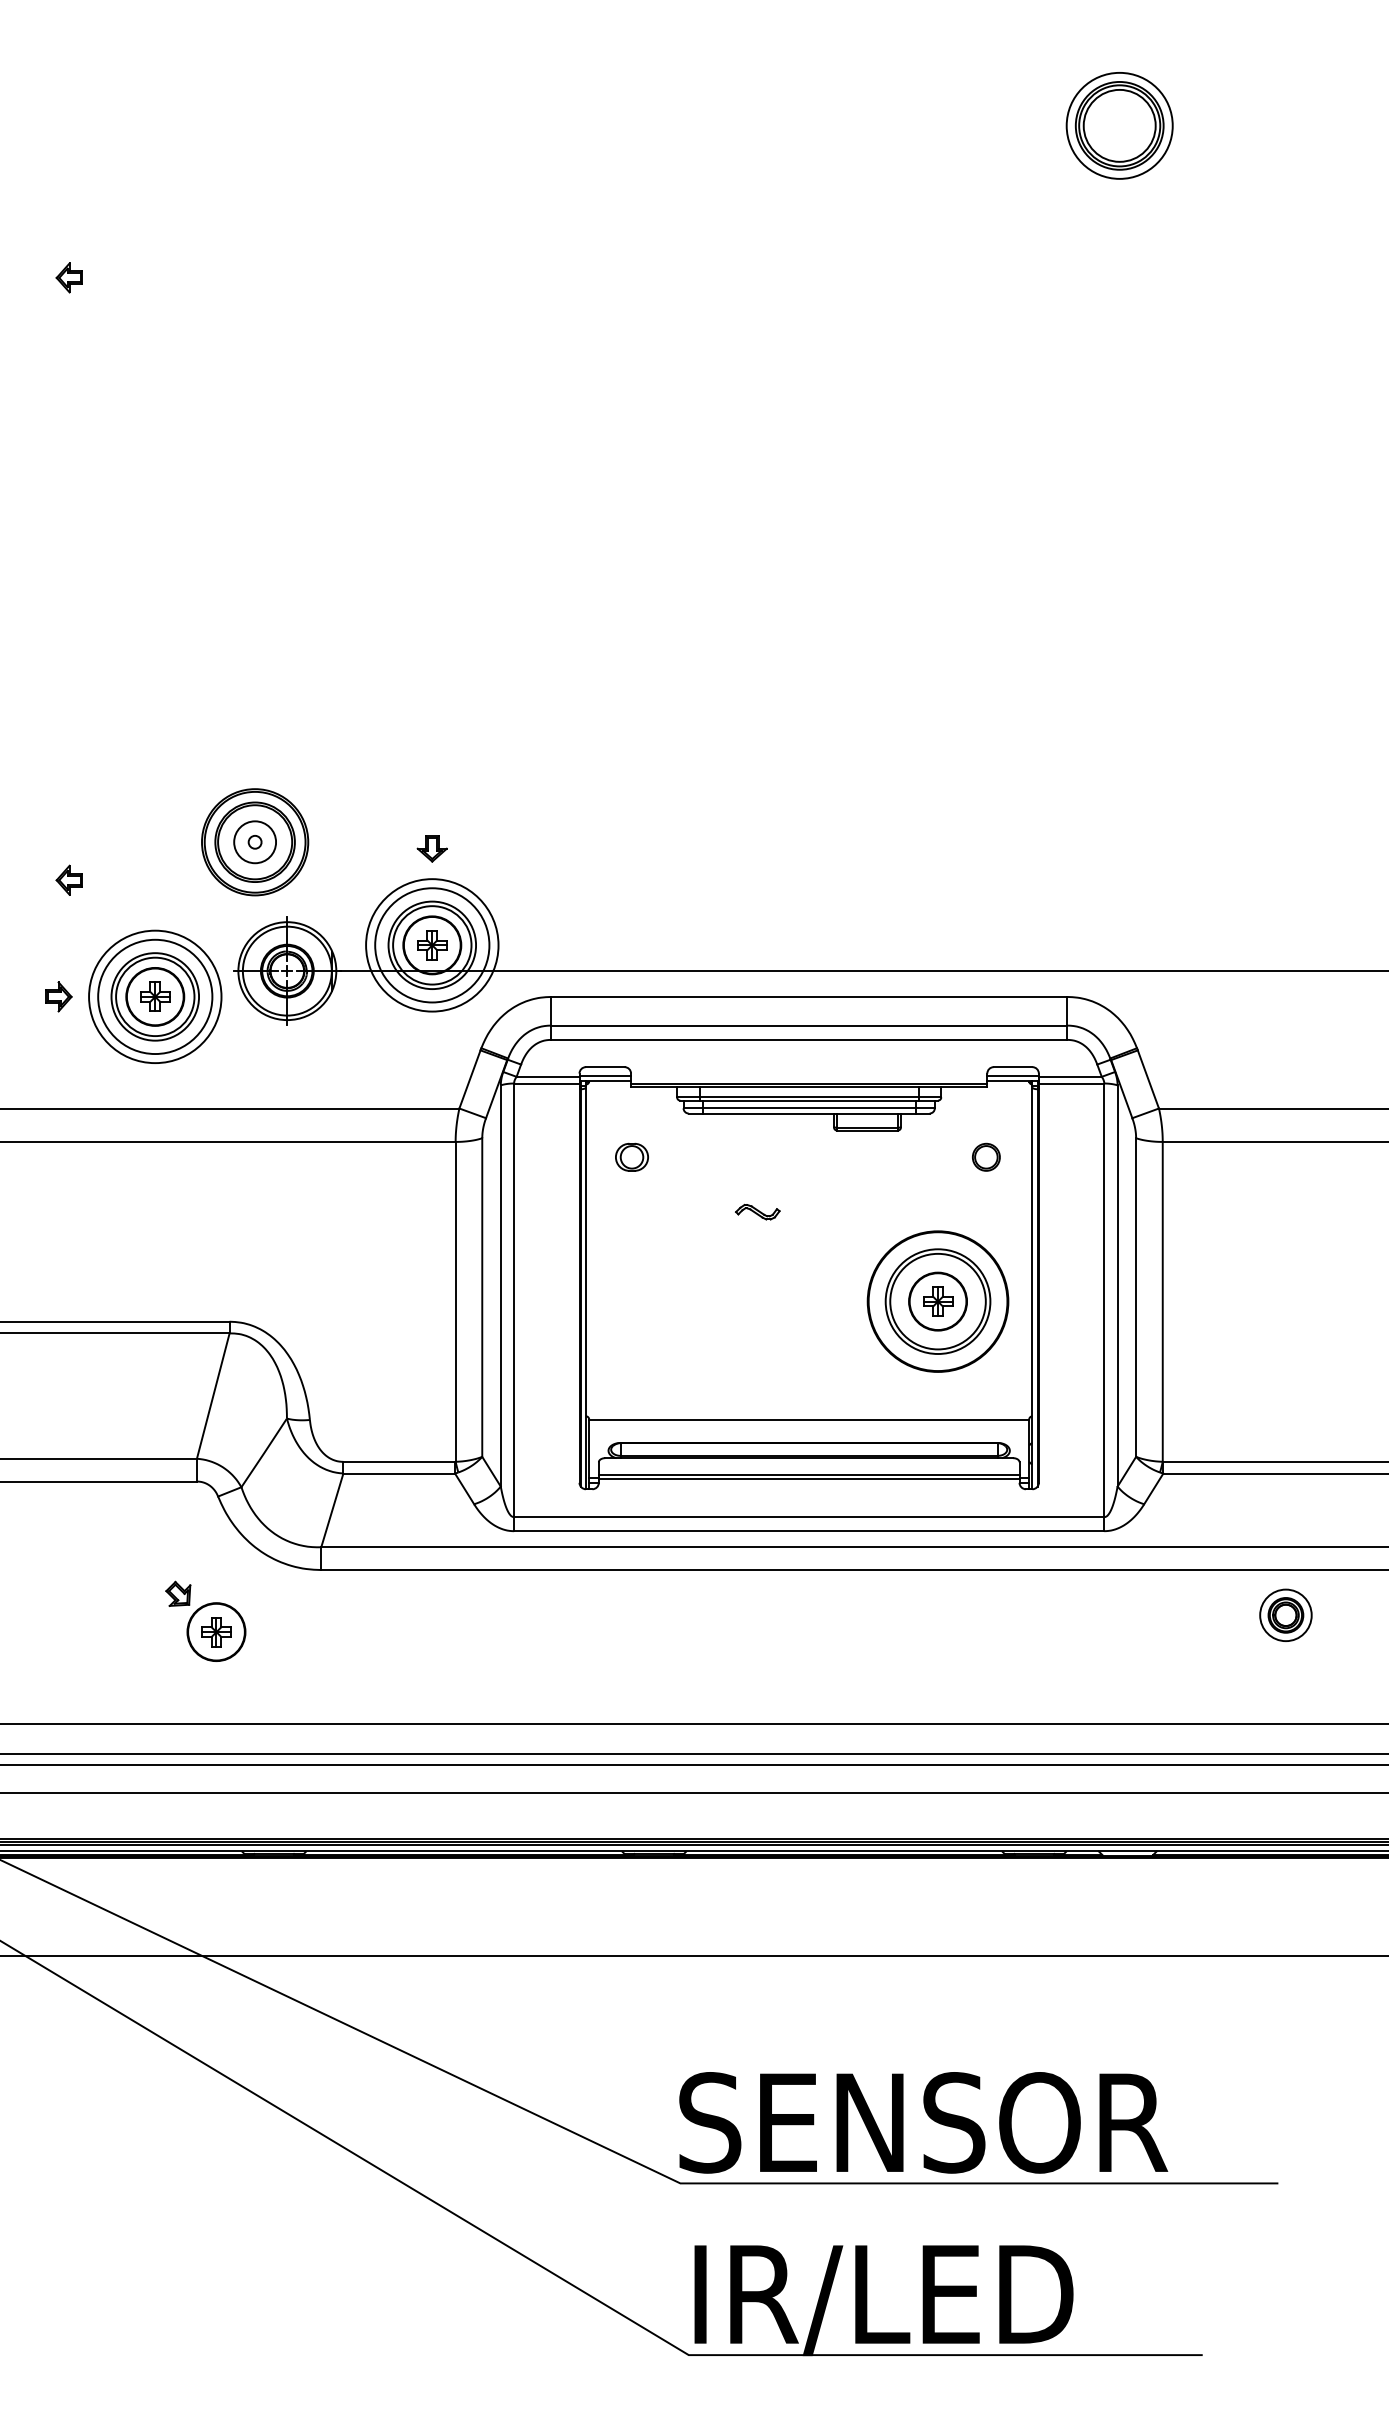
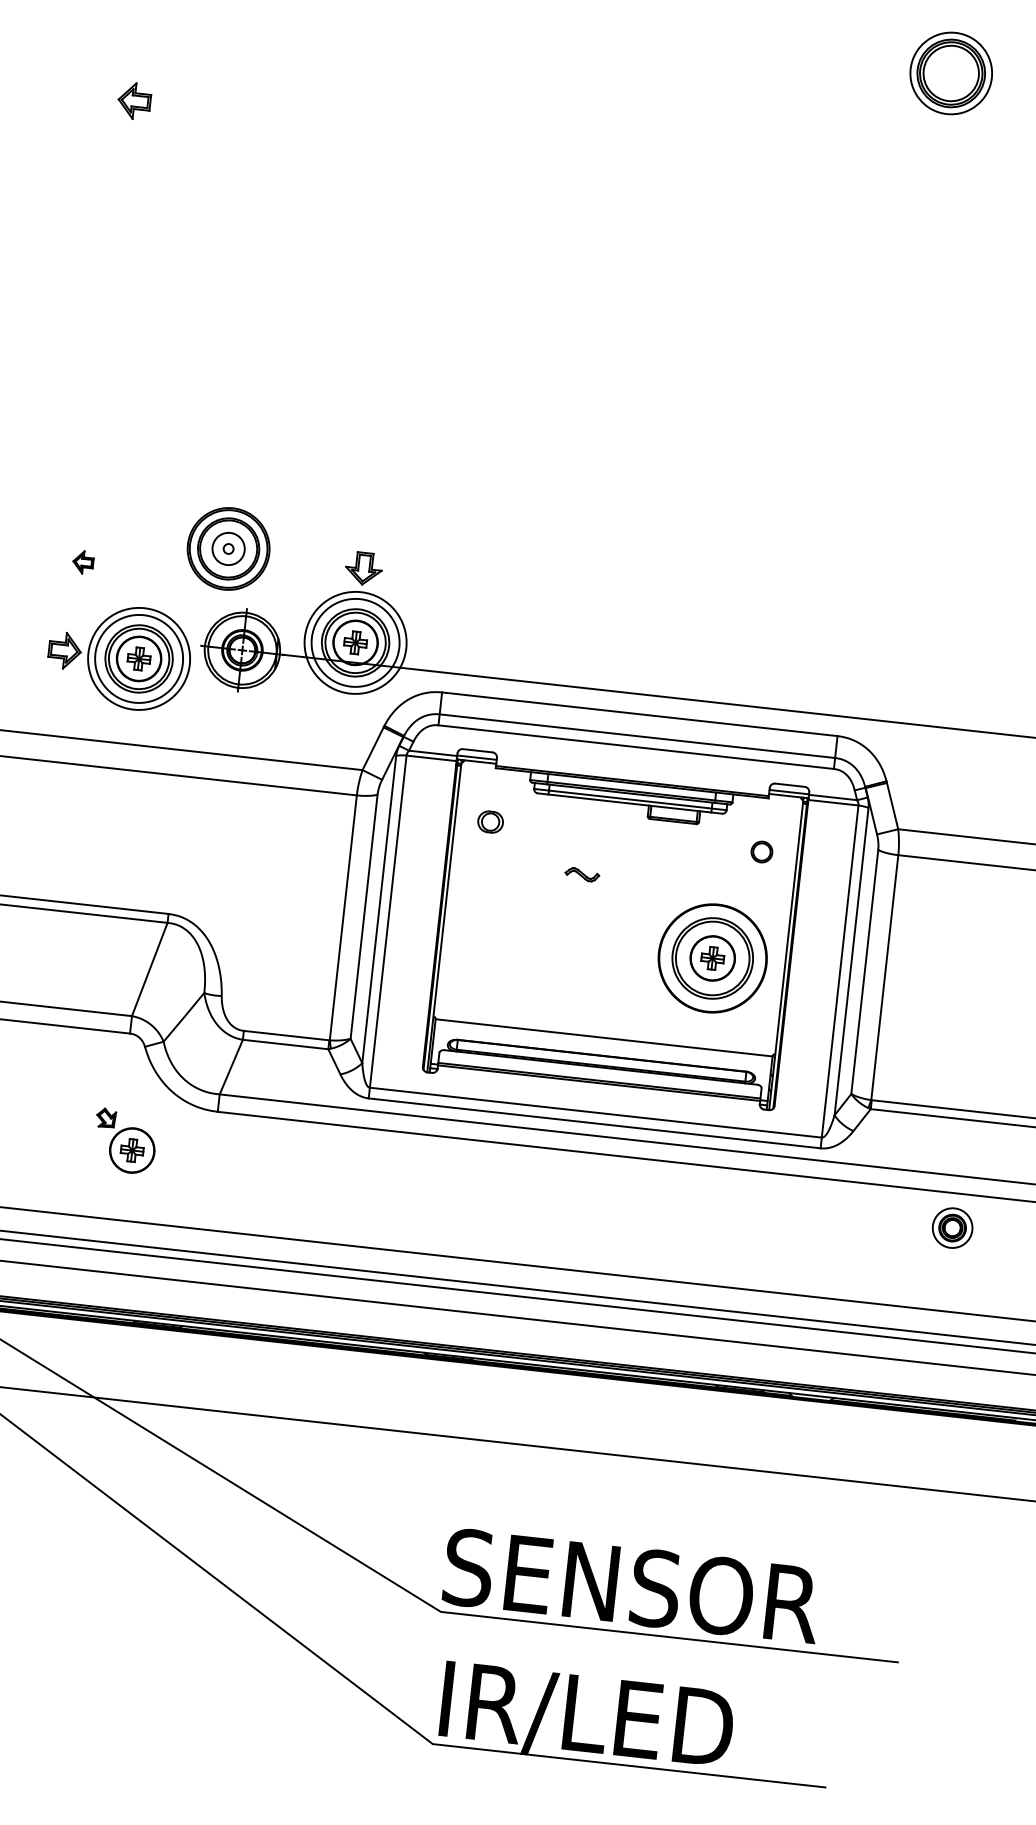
part: (68, 277) -> (133, 100), size x1.6
part: (431, 848) -> (363, 568), size x1.6
part: (58, 996) -> (65, 650), size x1.6

